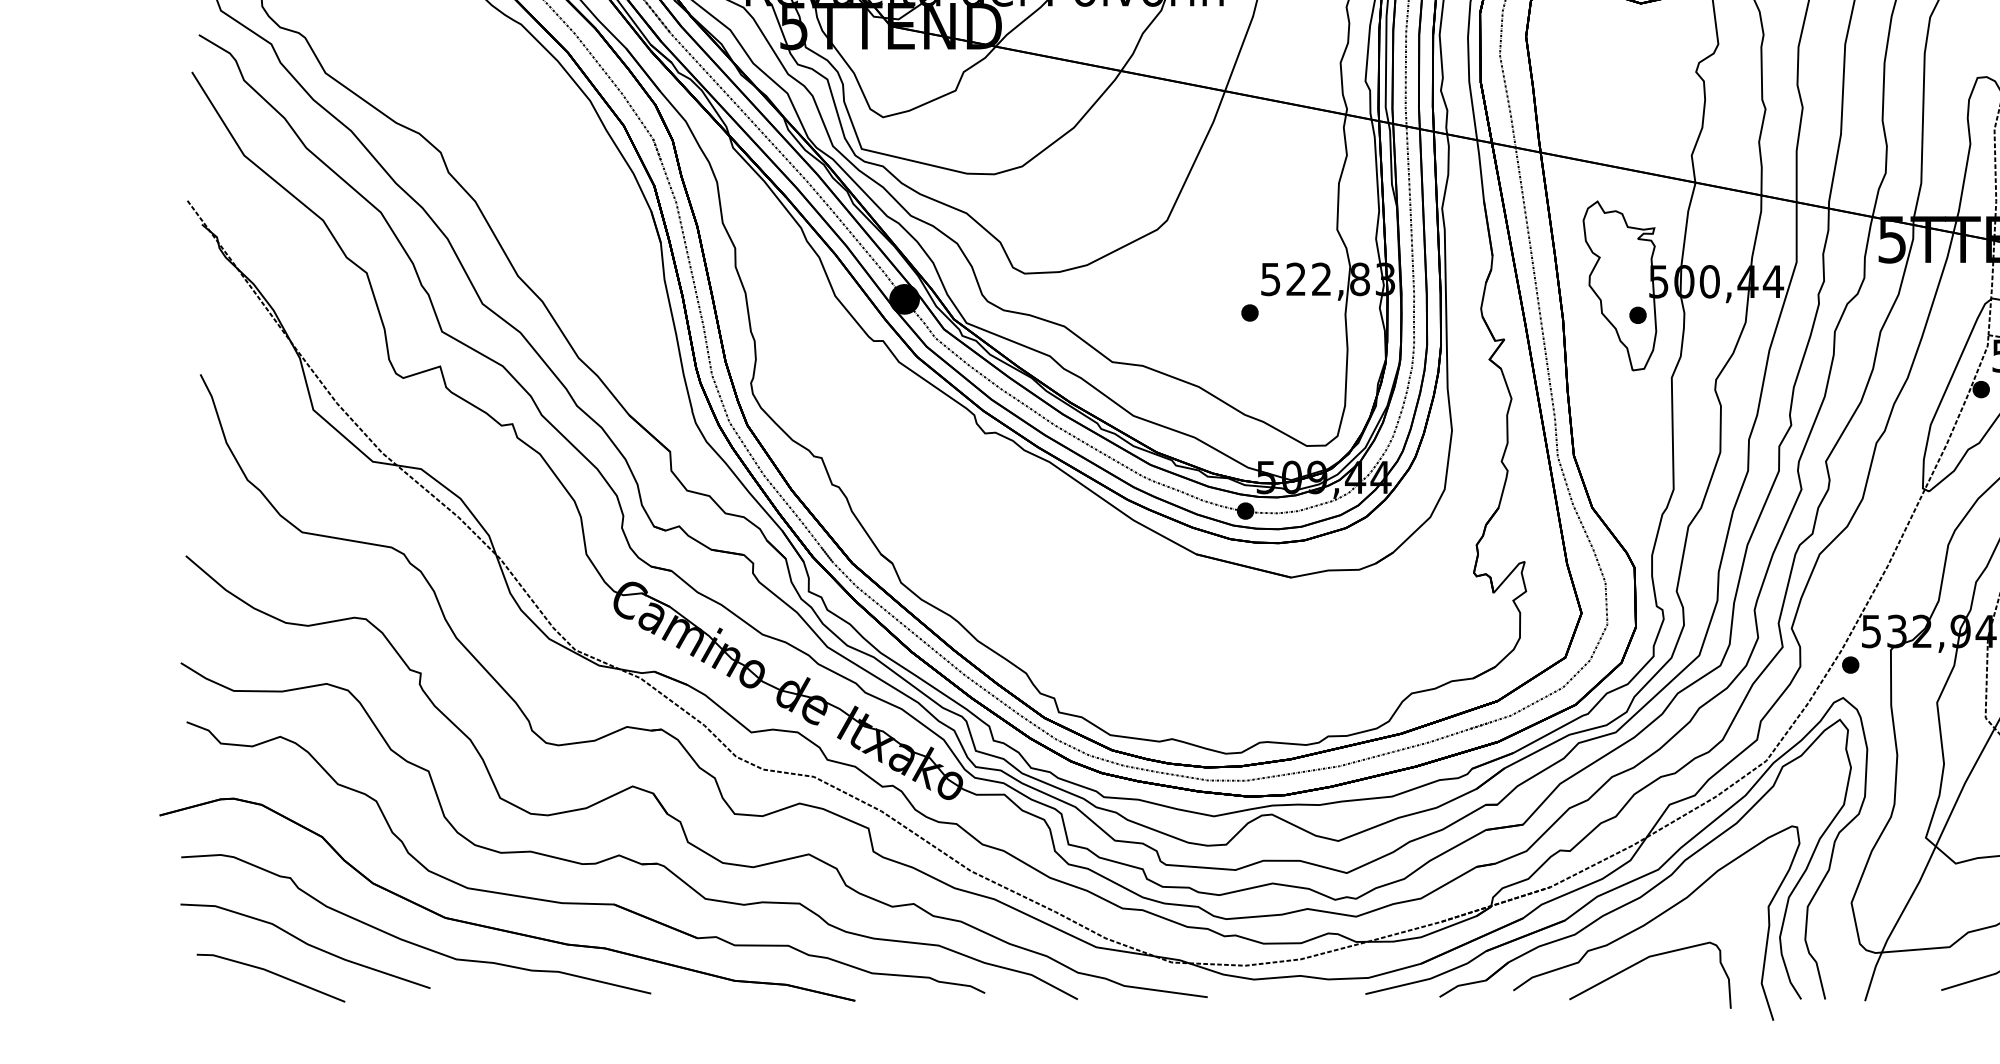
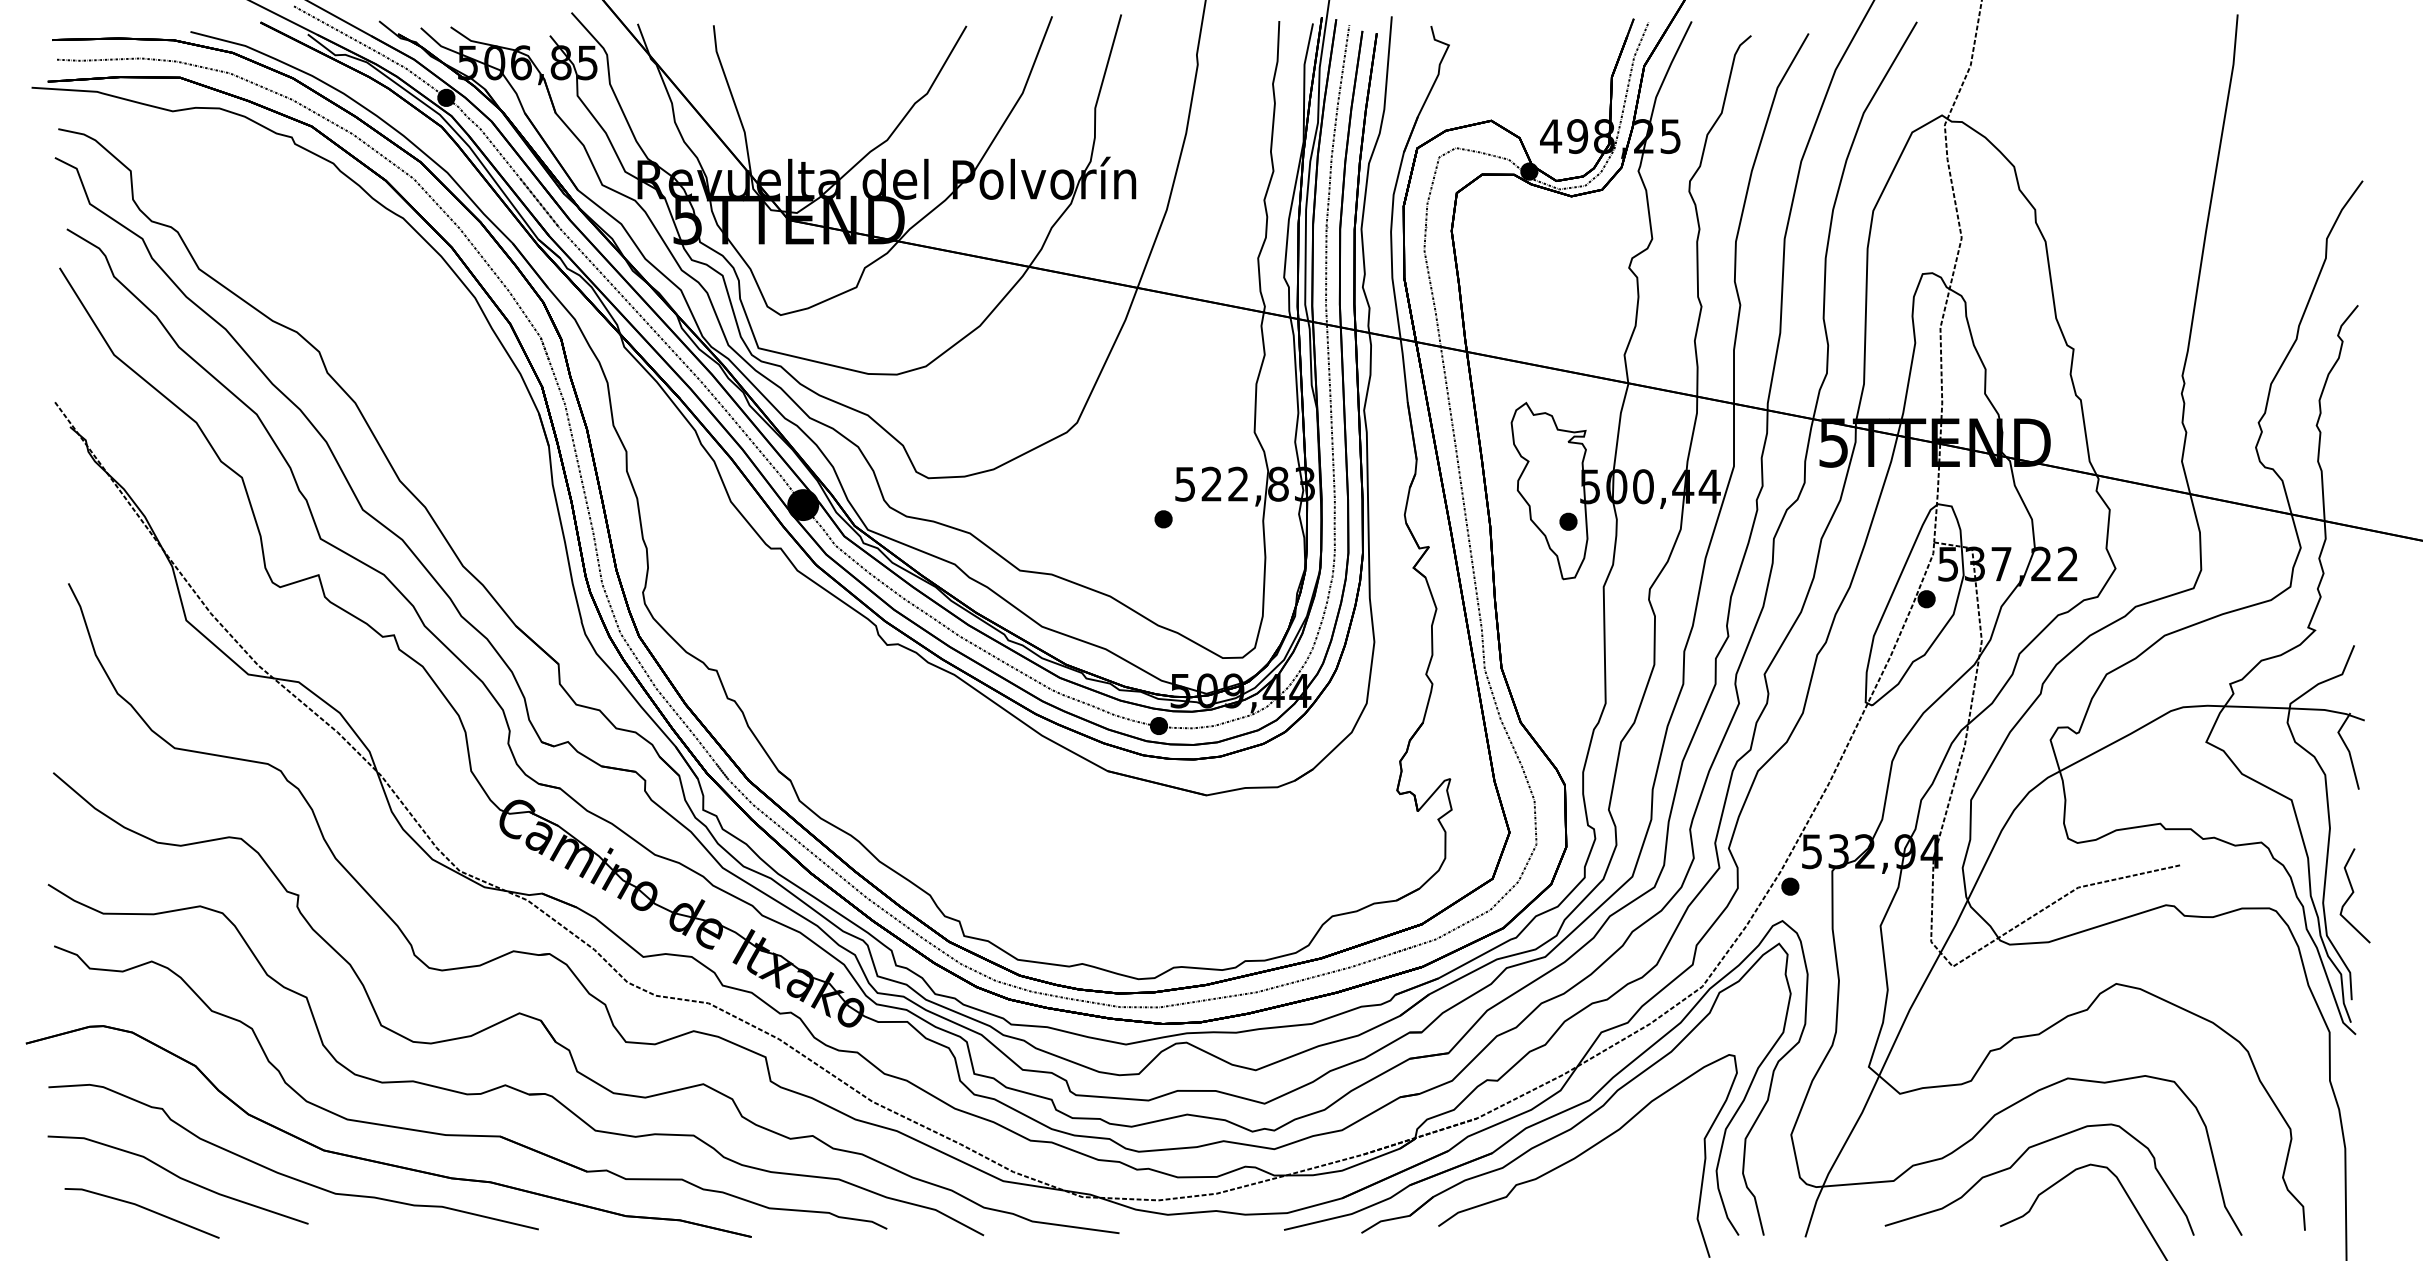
part: (1643, 961) -> (1574, 1195), removed

